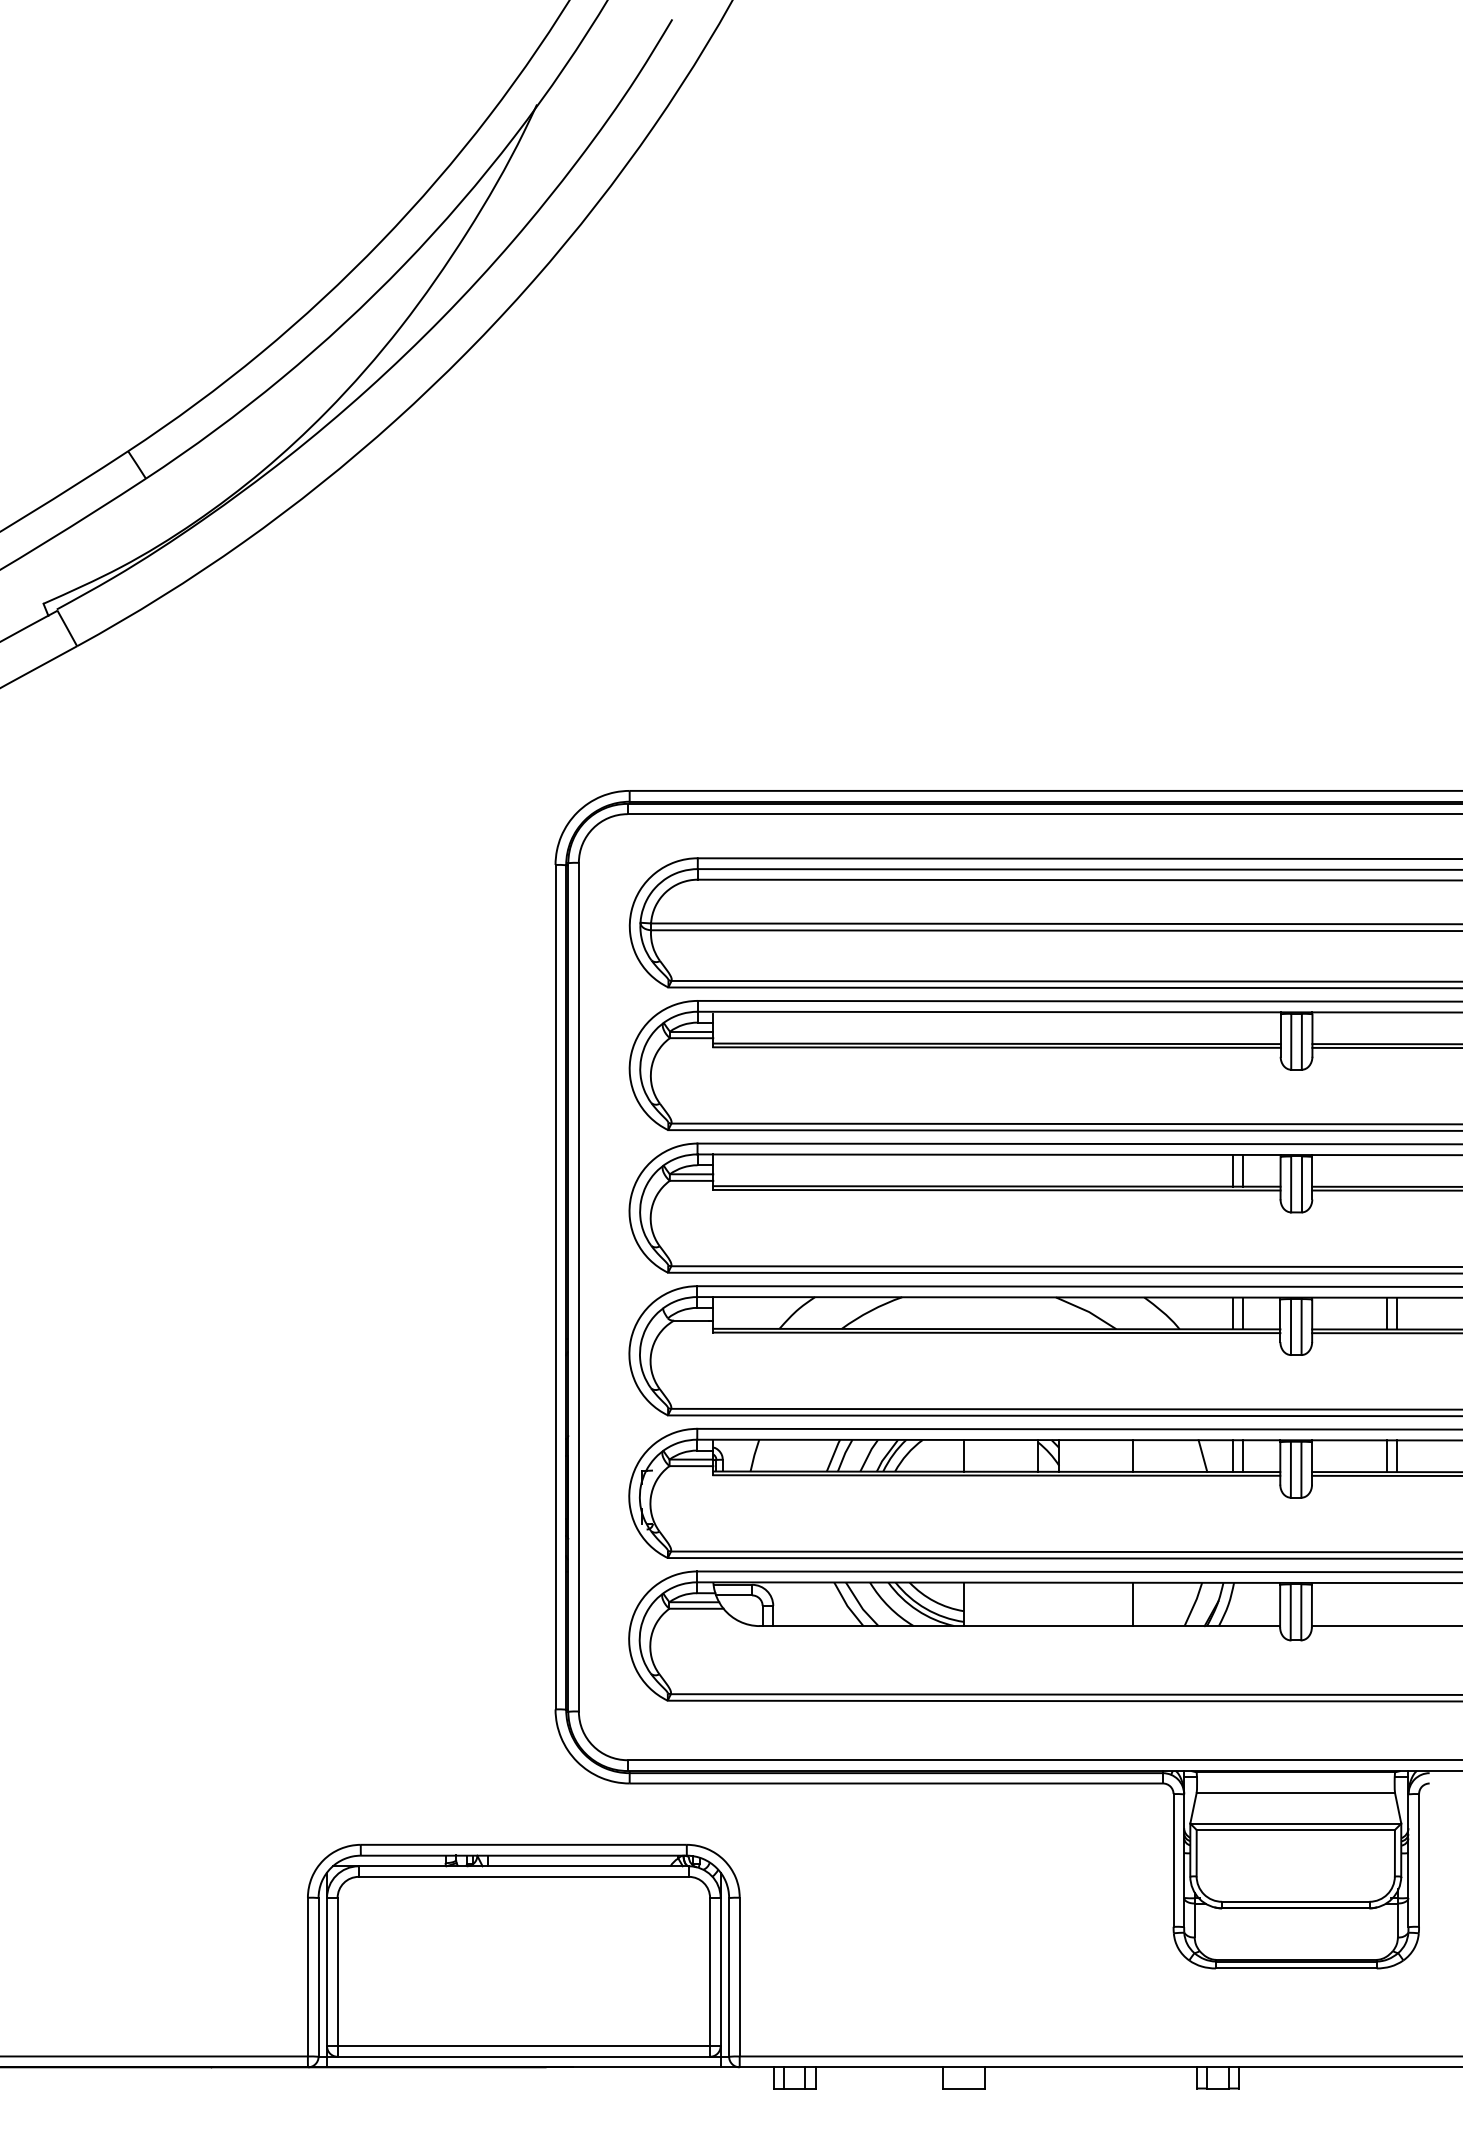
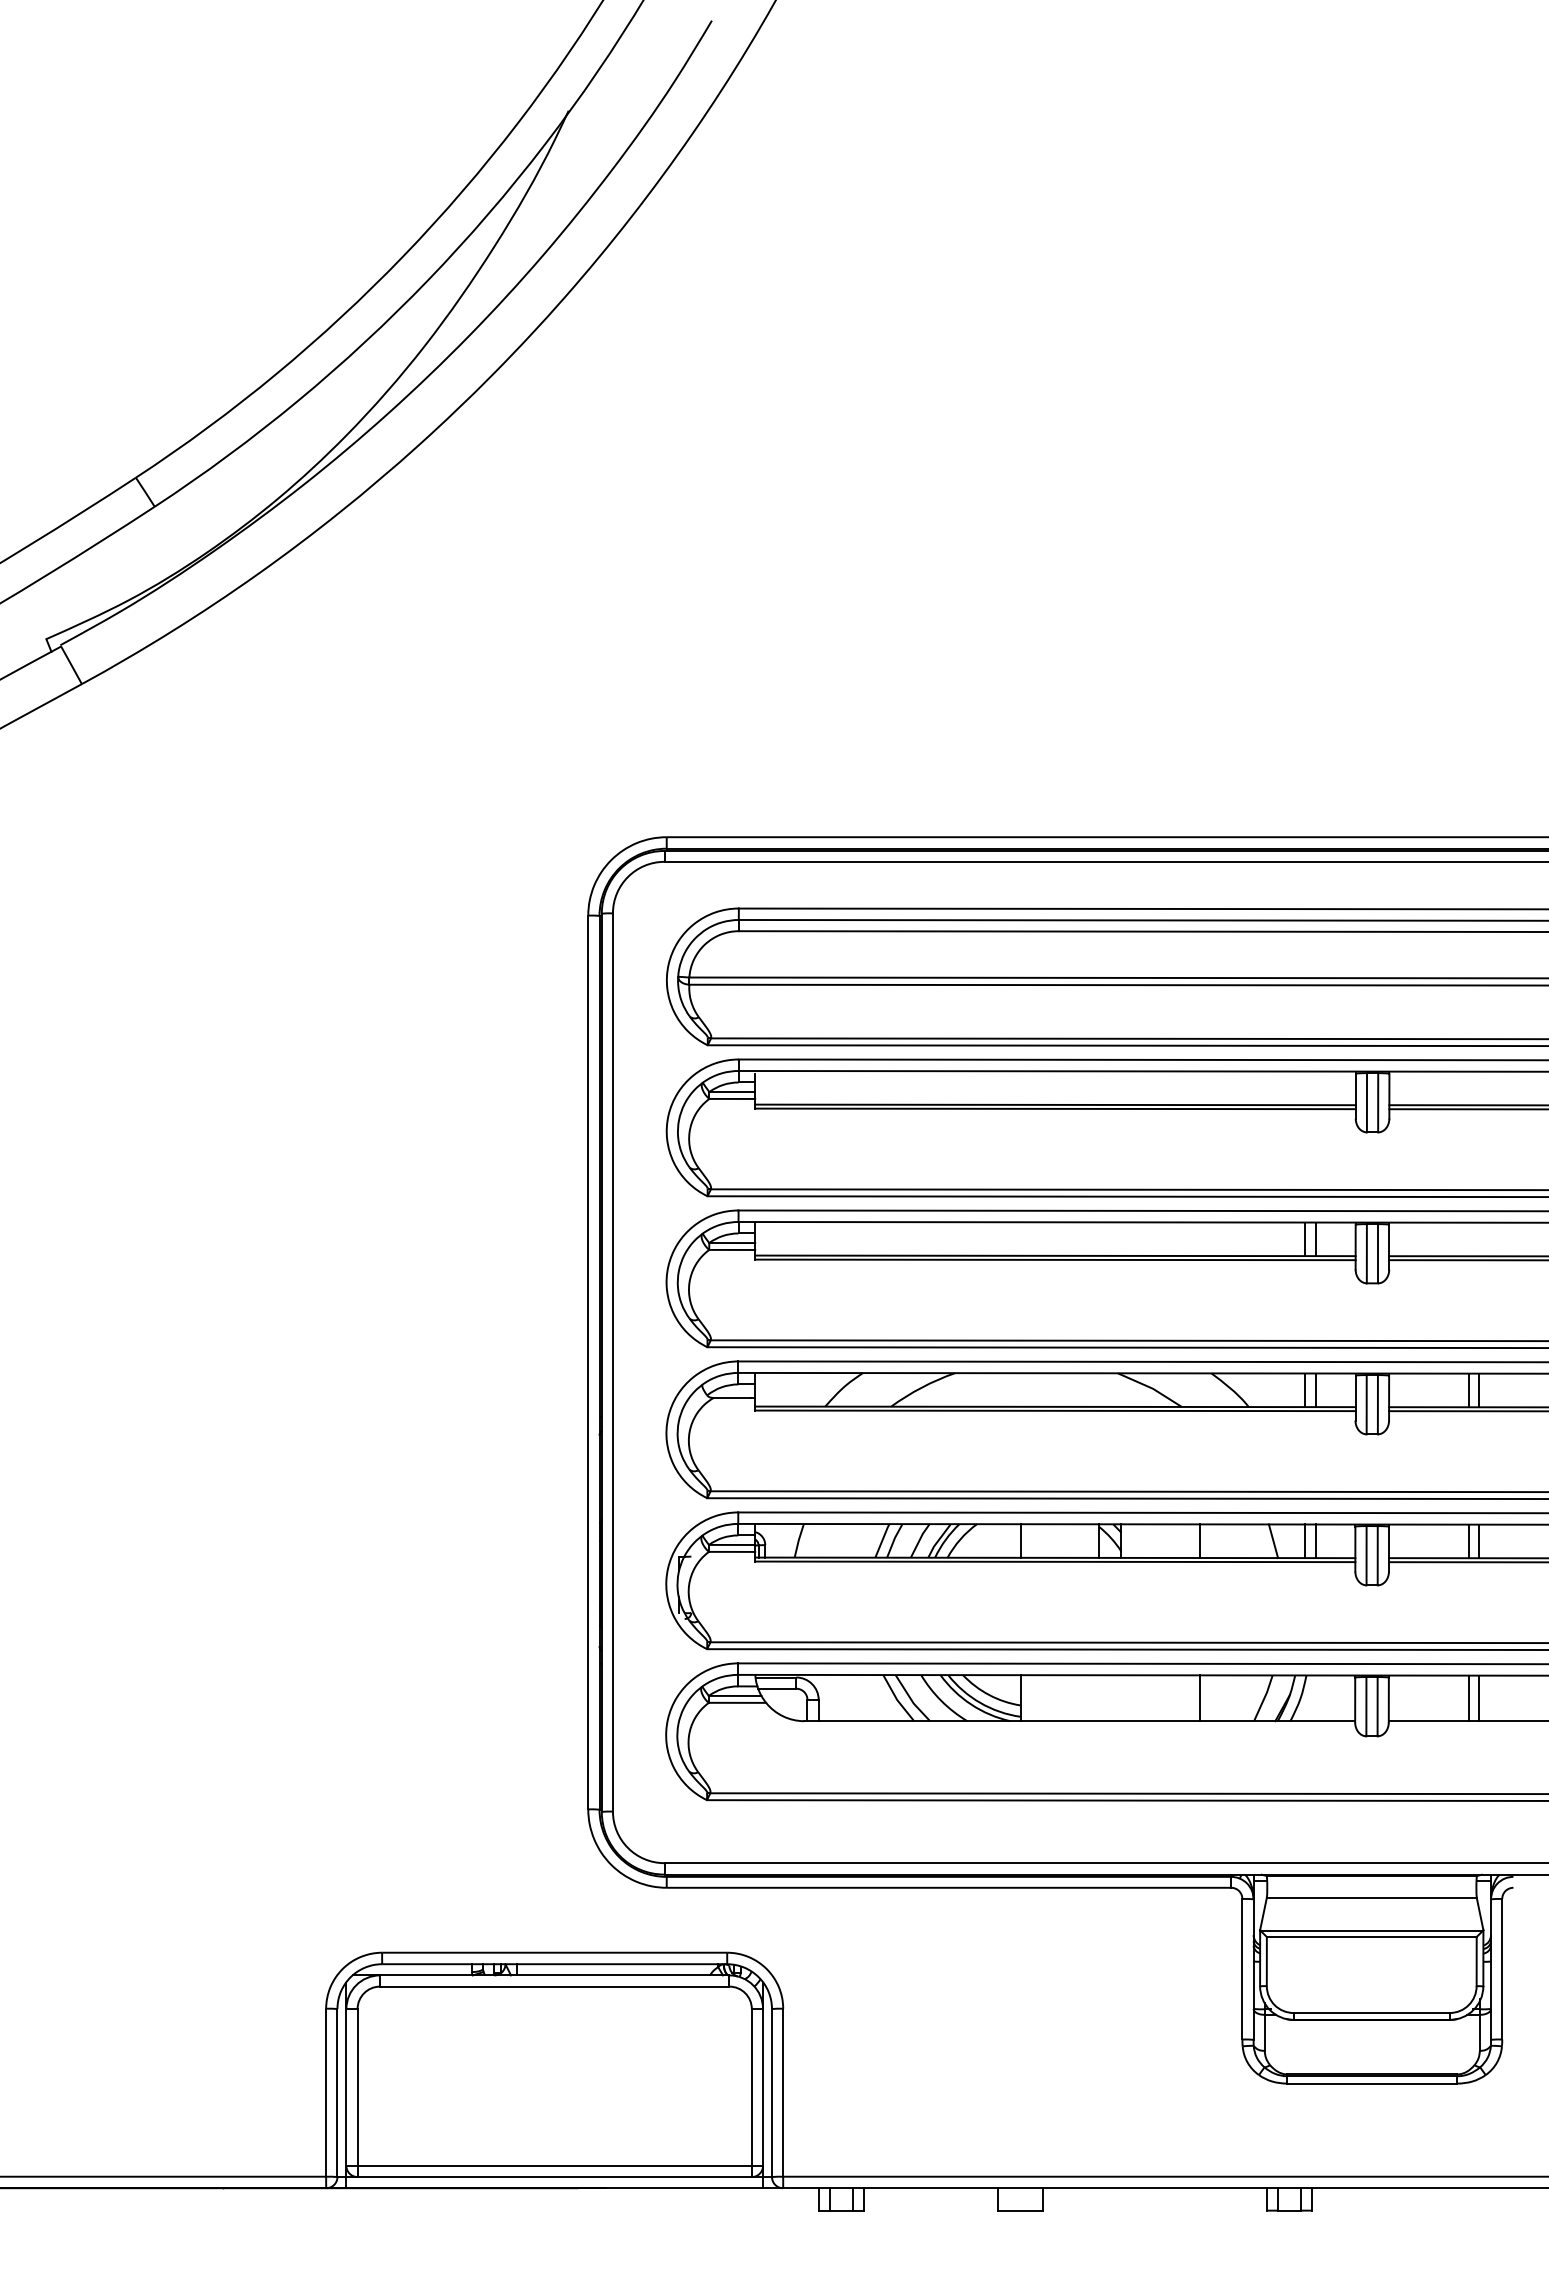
line: (1387, 1604) -> (1468, 1698), added
line: (1397, 1604) -> (1479, 1698), added

